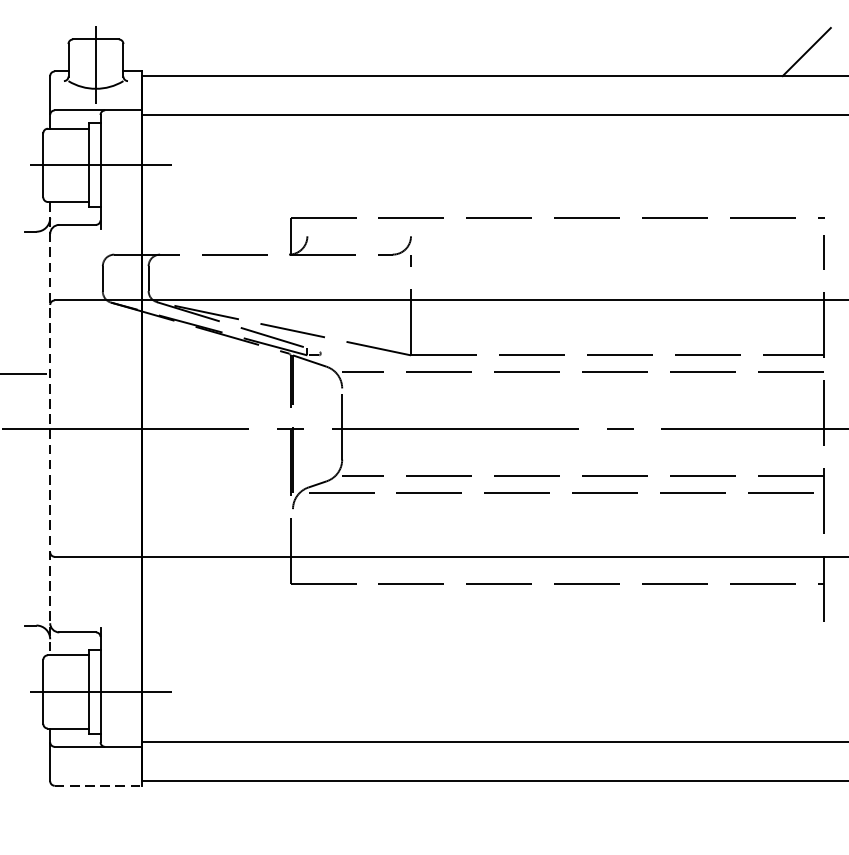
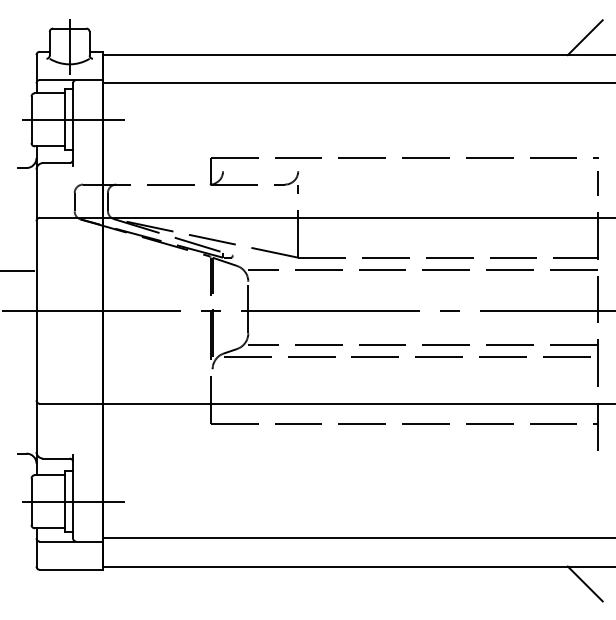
line: (50, 429) -> (36, 311), dashed -> solid
line: (98, 785) -> (71, 569), dashed -> solid
line: (805, 804) -> (584, 583), added

